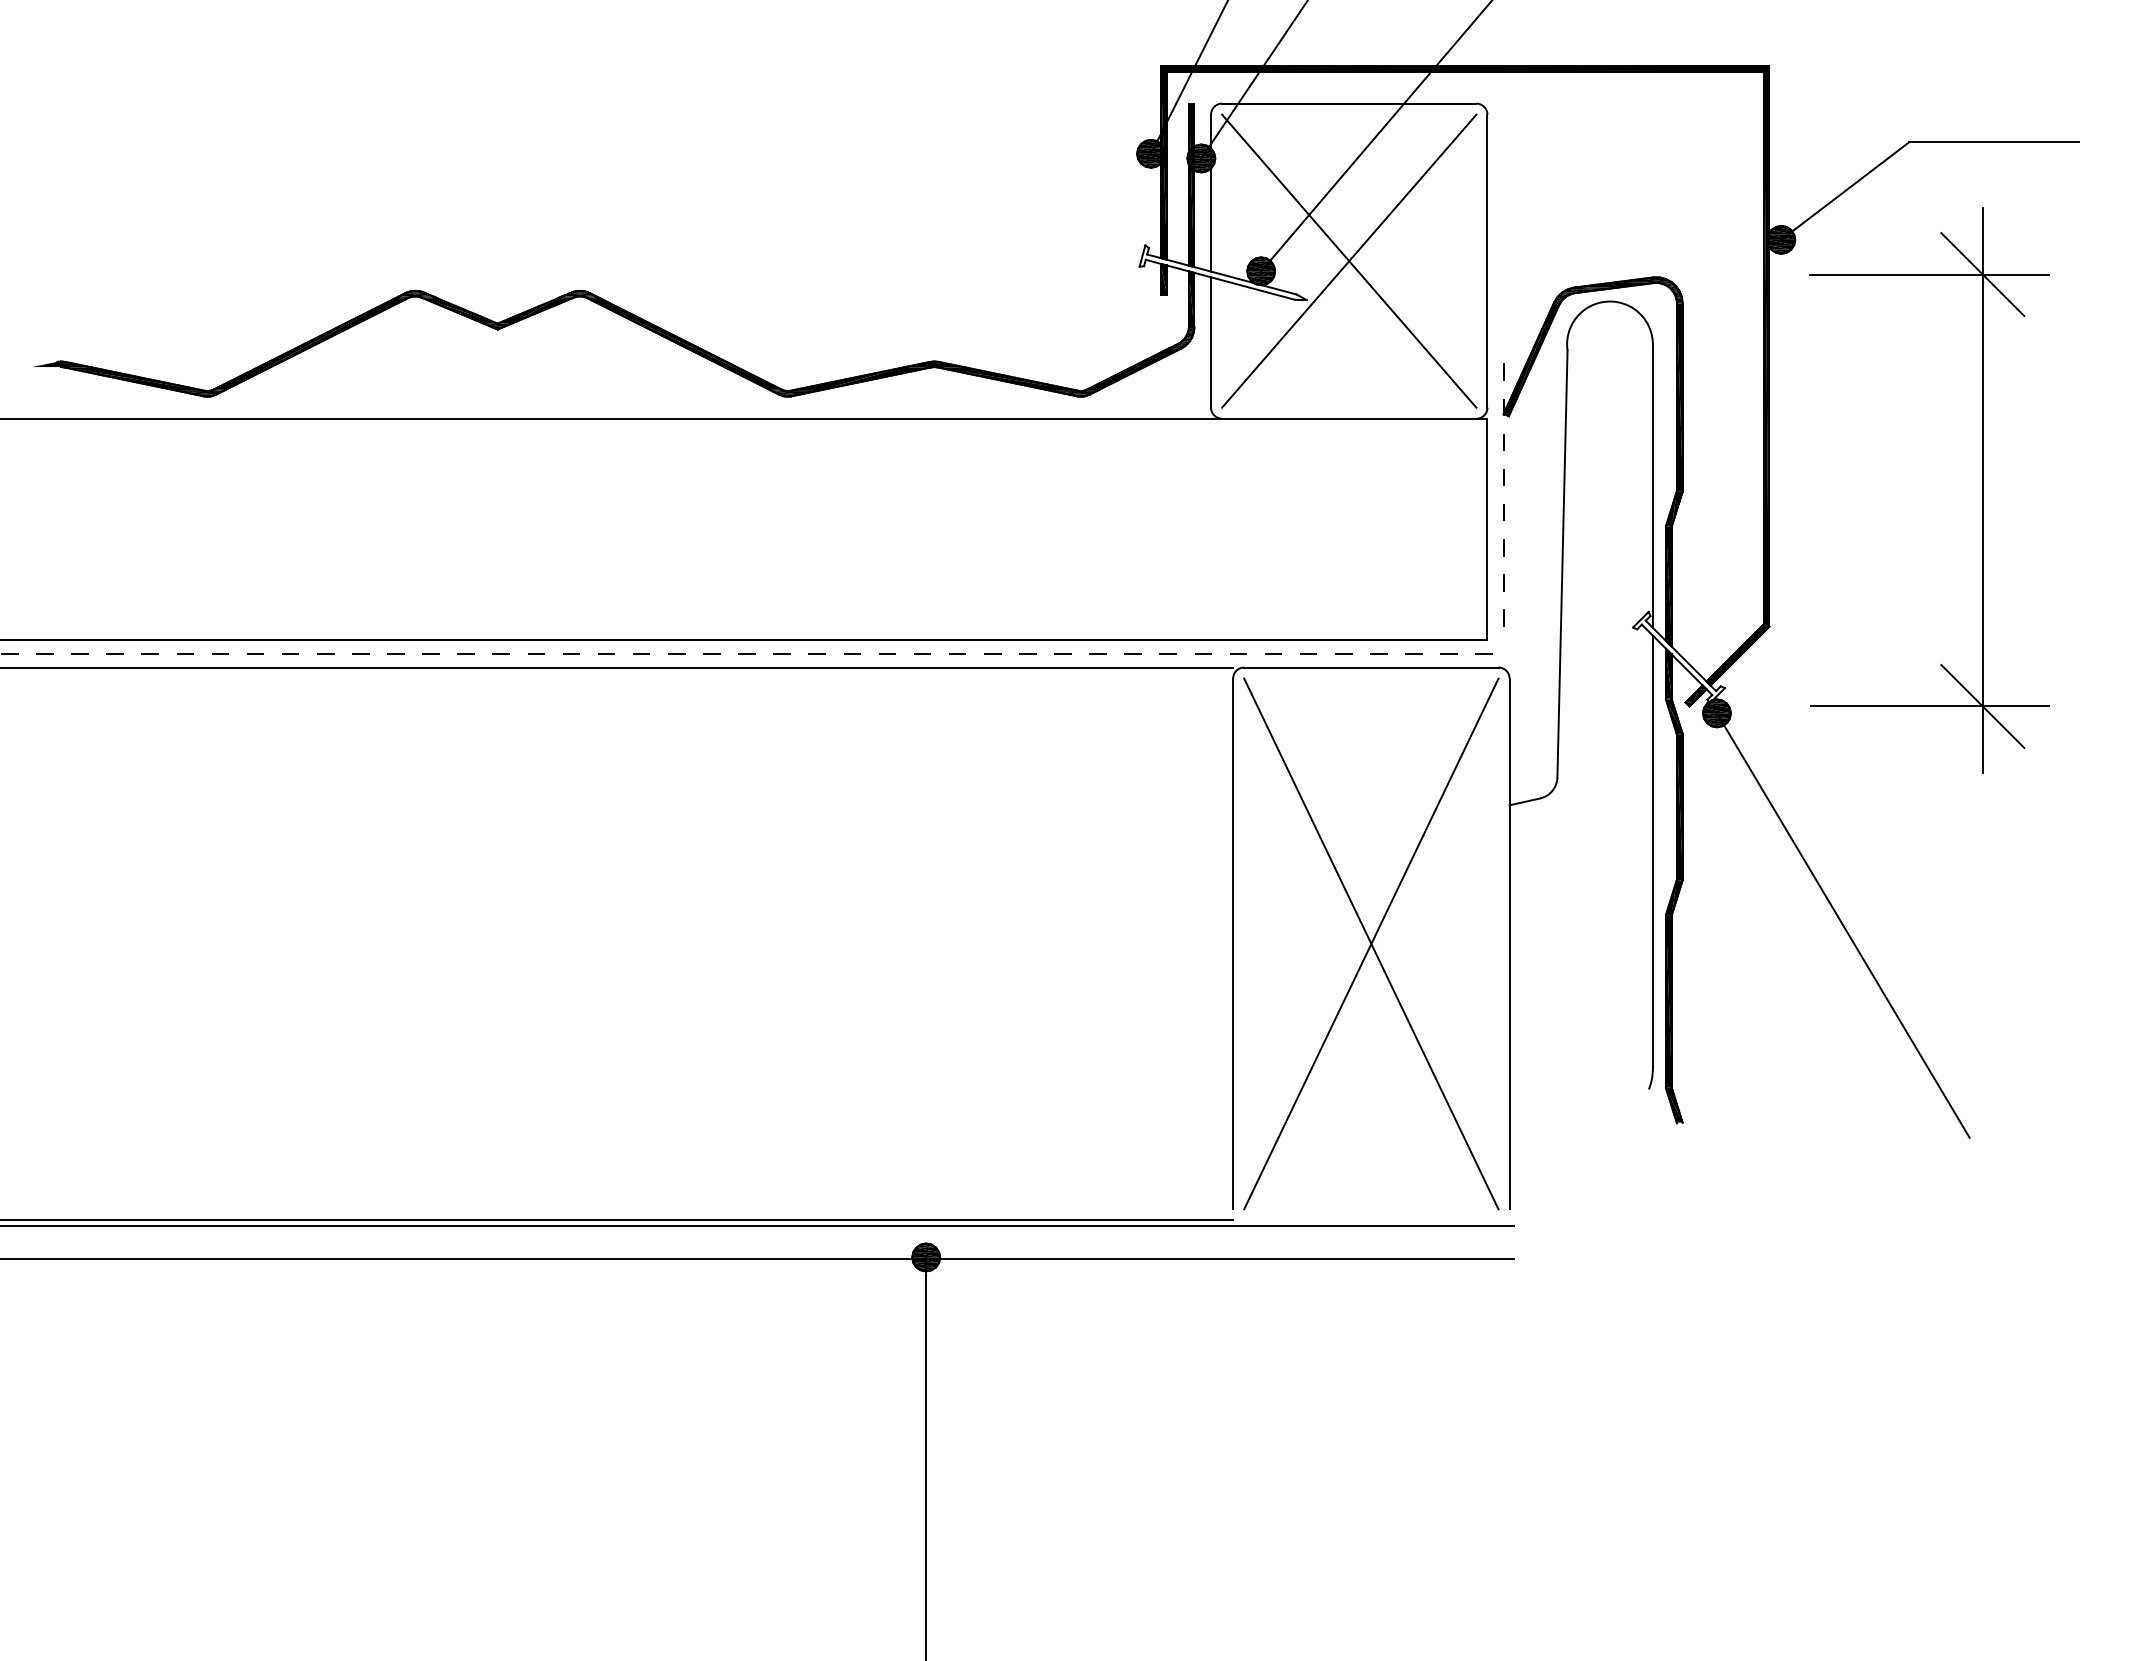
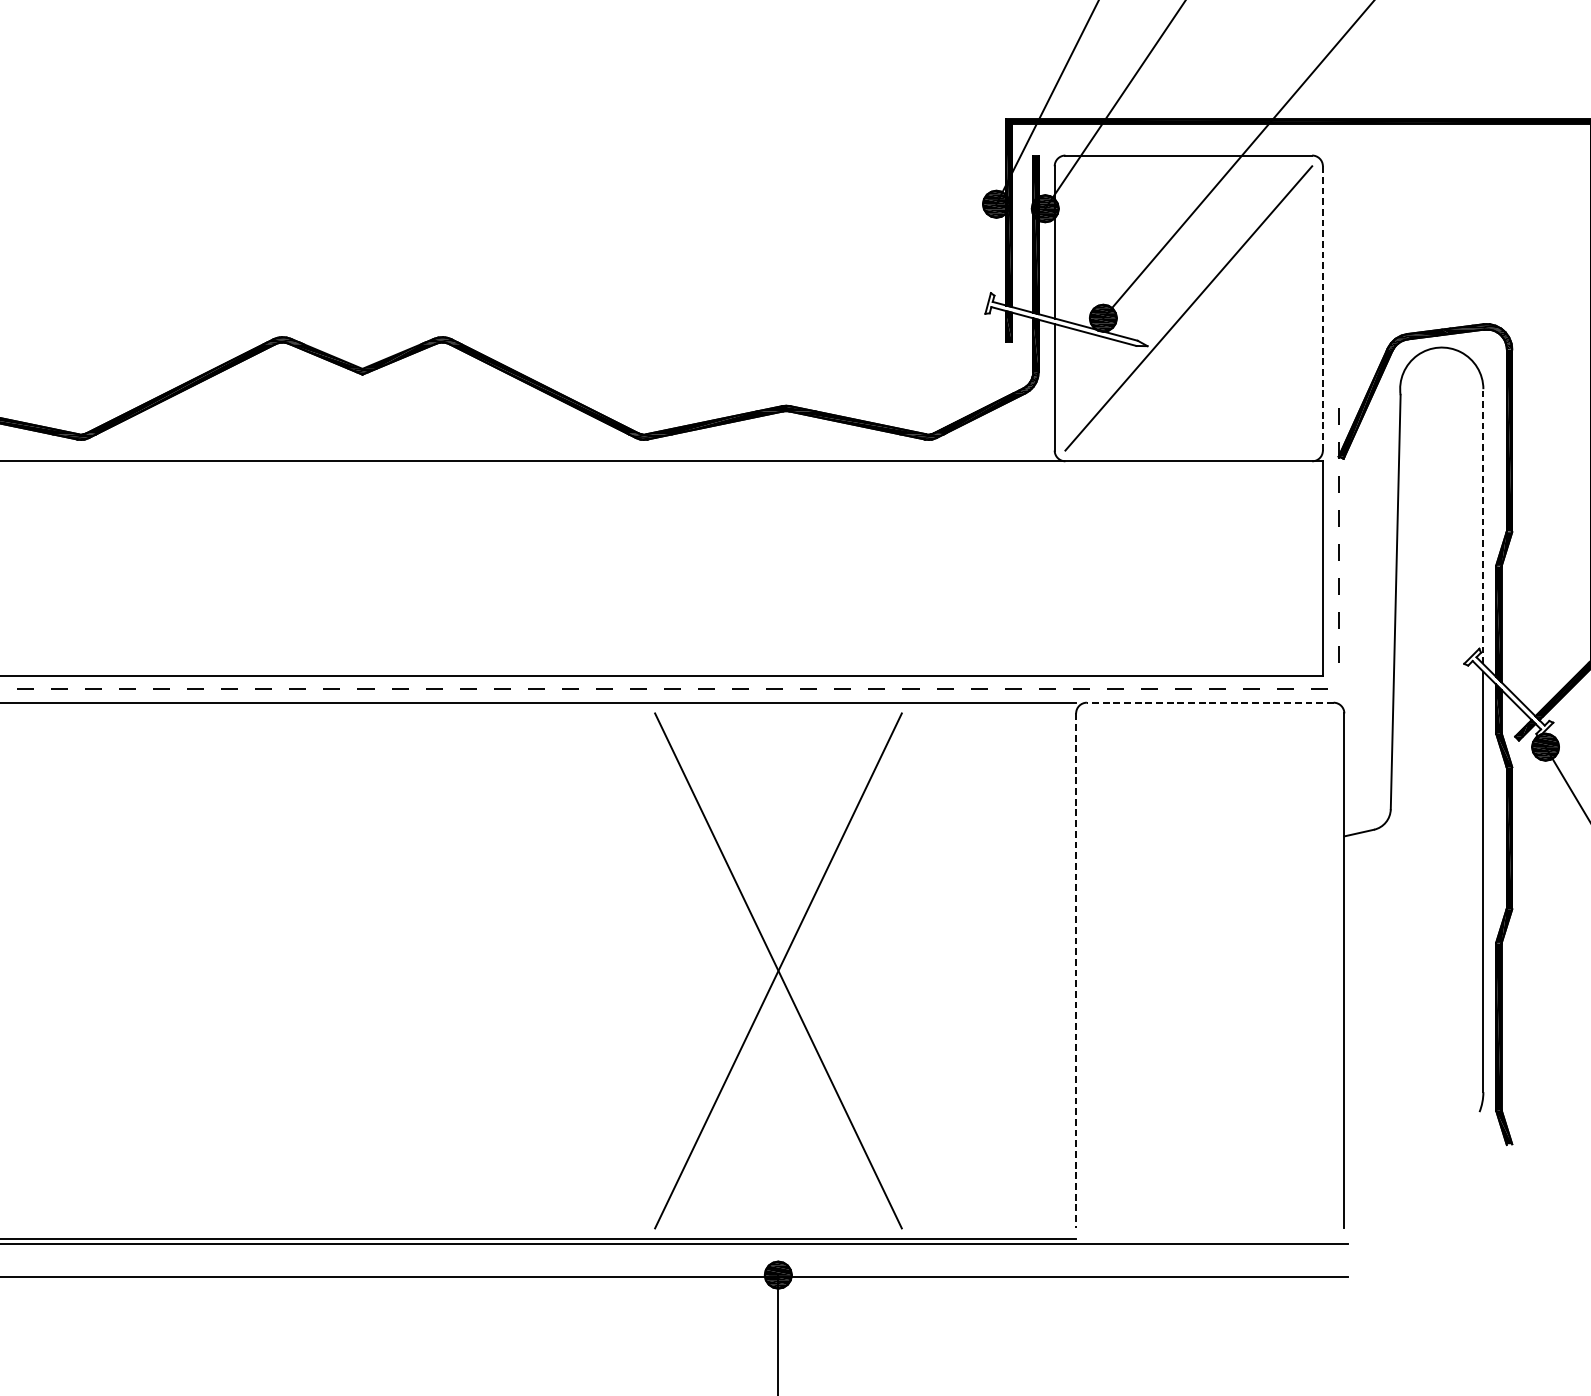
line: (1349, 260) -> (1189, 307), removed
line: (1487, 261) -> (1322, 308), solid -> dashed
line: (1652, 486) -> (1483, 527), solid -> dashed
line: (1370, 667) -> (1209, 702), solid -> dashed
part: (1371, 943) -> (778, 970), moved
line: (1233, 944) -> (1076, 971), solid -> dashed

